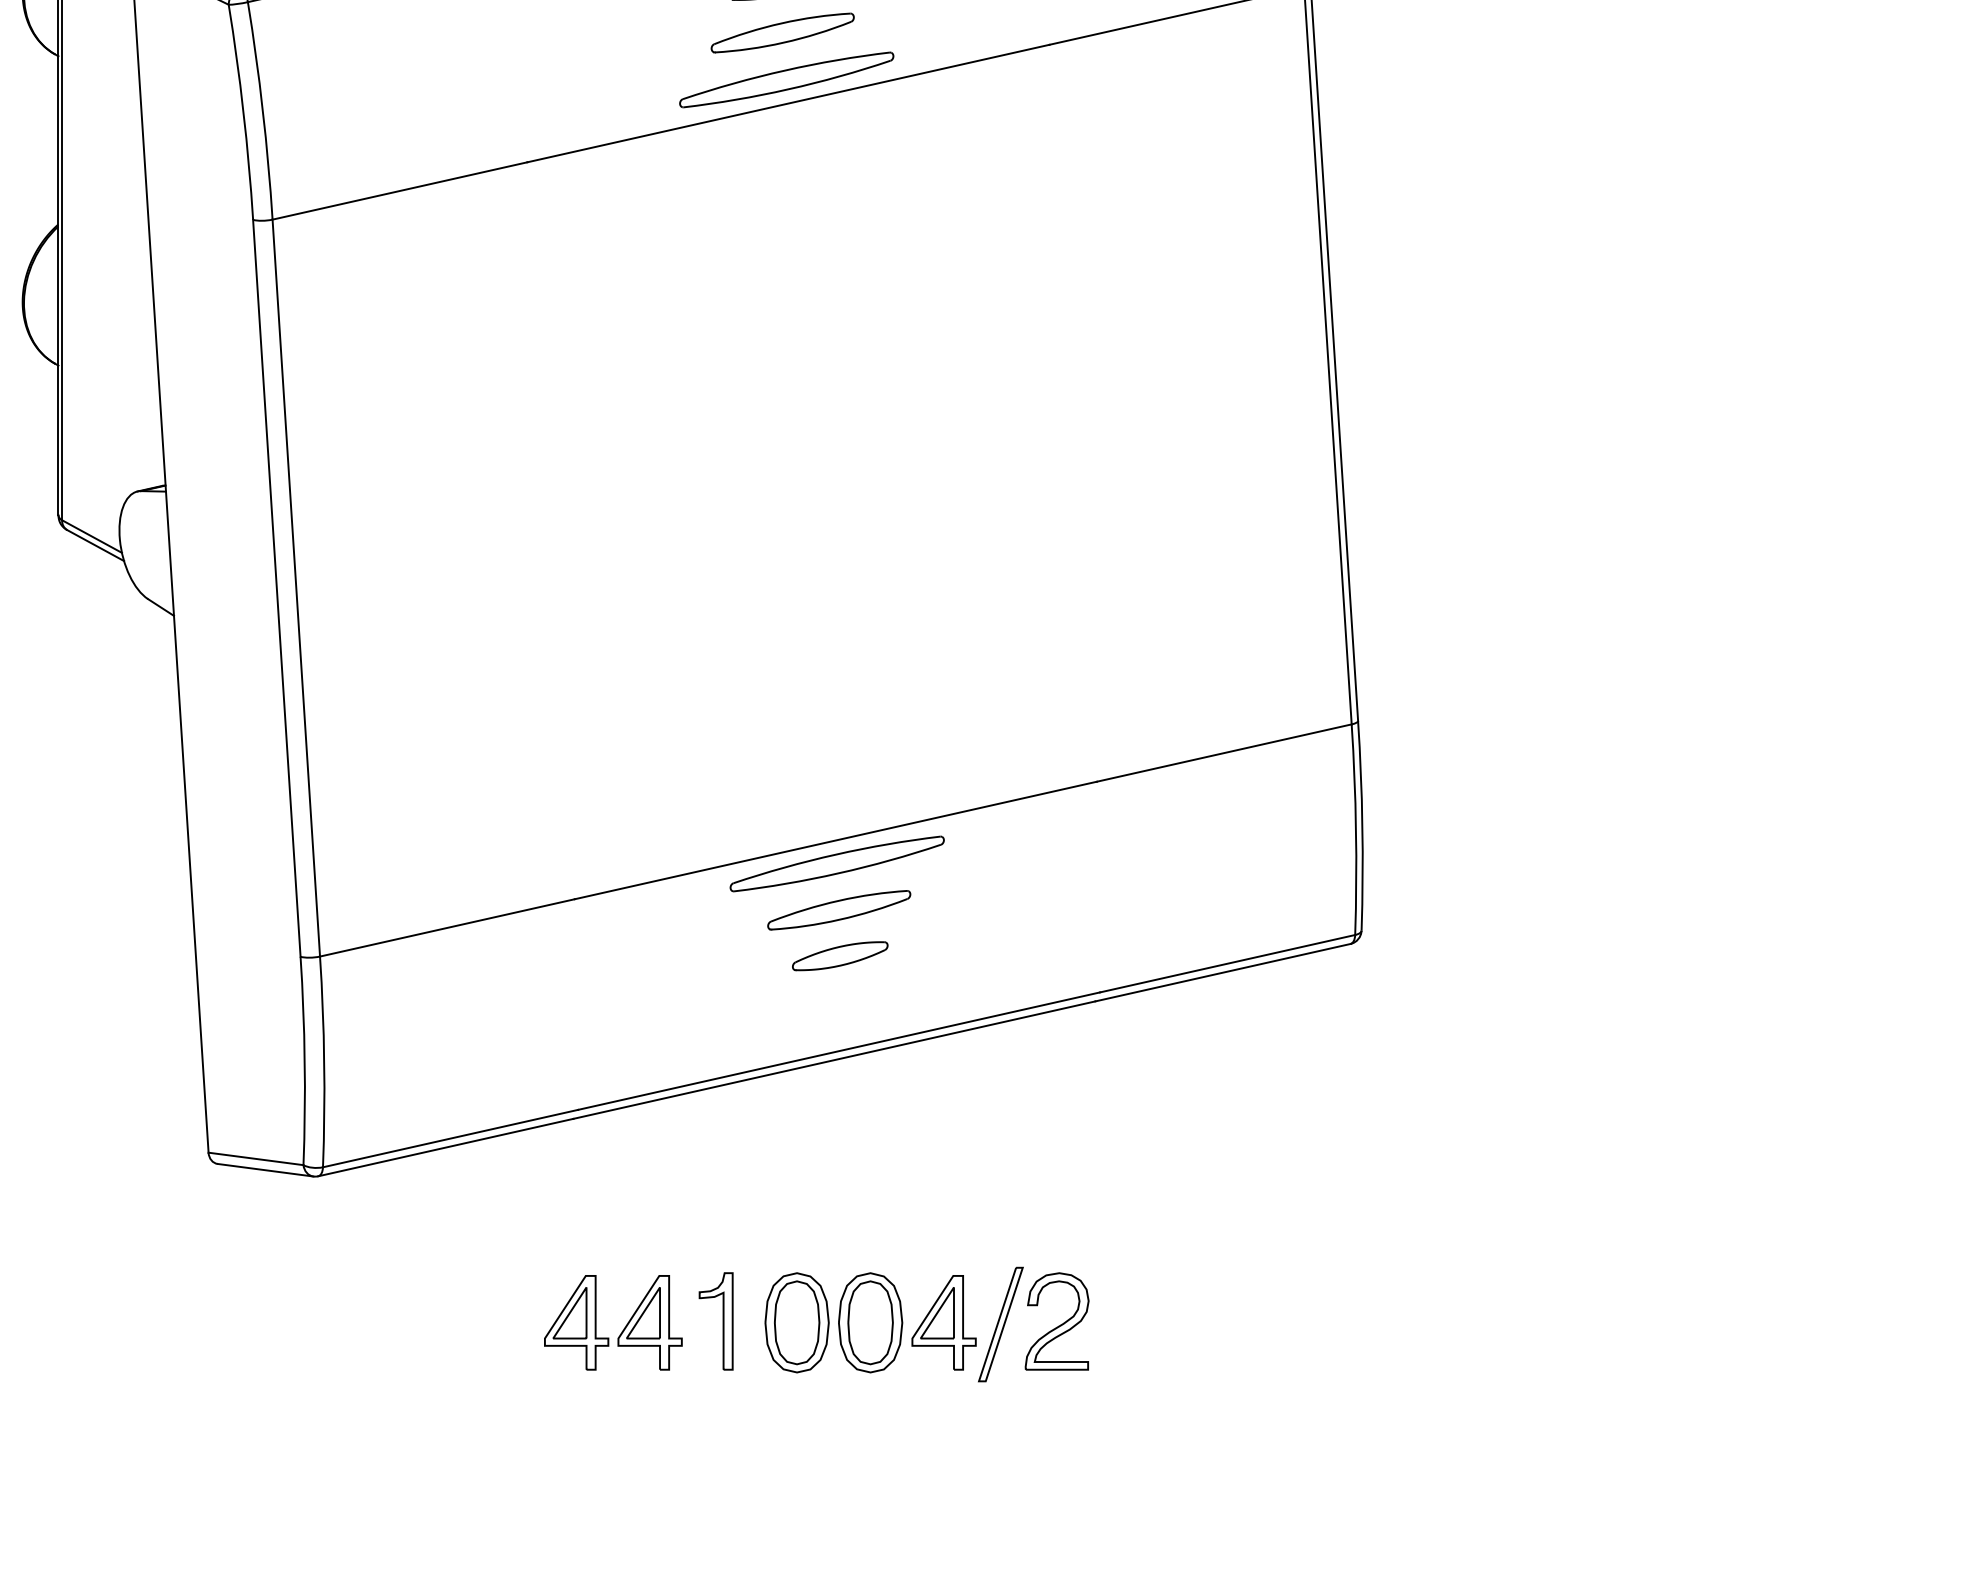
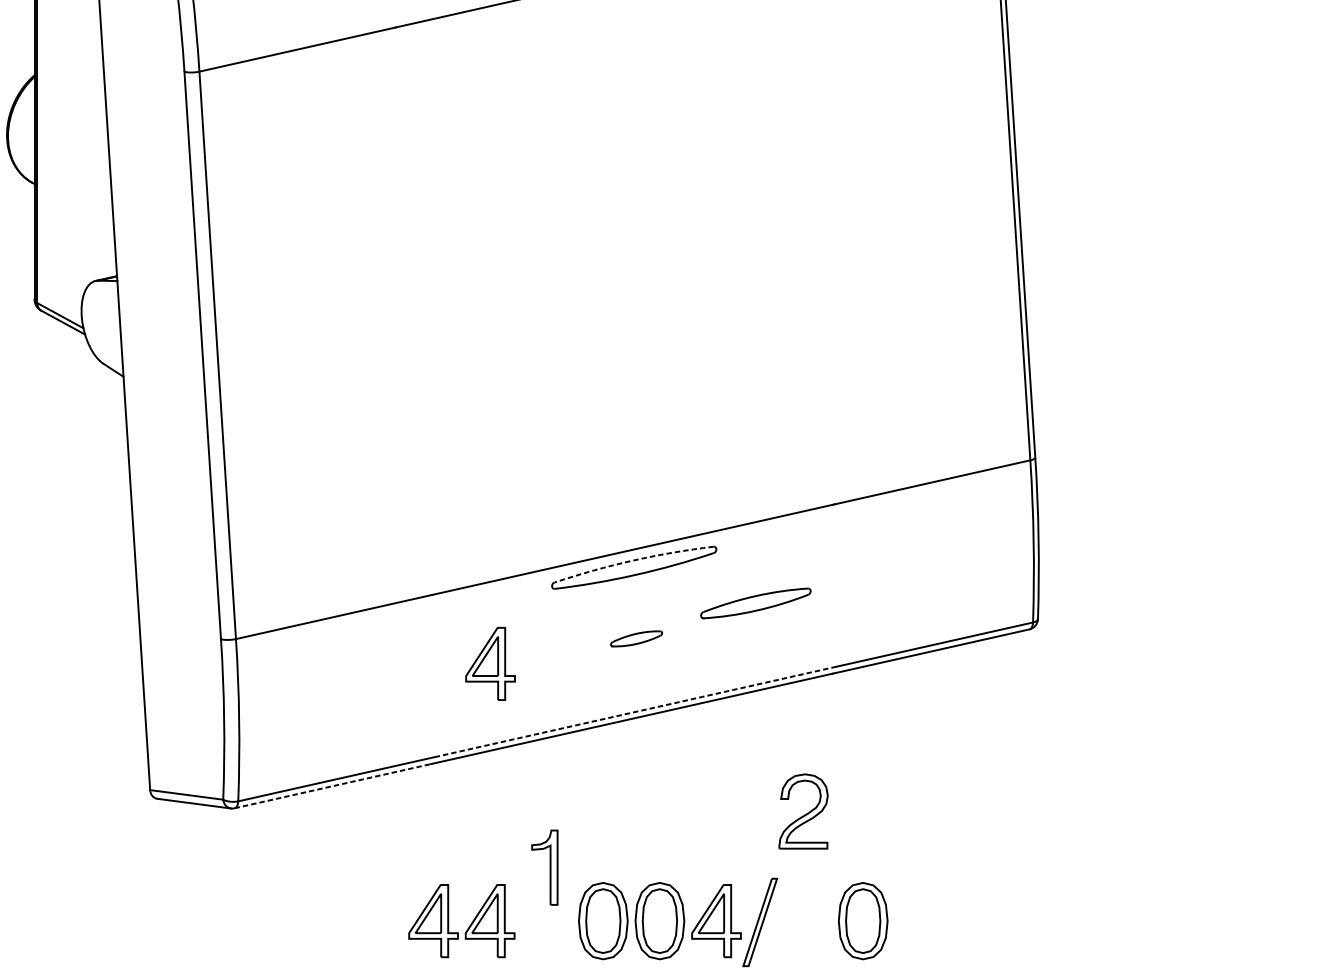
arc: (835, 854) -> (632, 560), solid -> dashed
part: (839, 910) -> (756, 603), moved
part: (840, 956) -> (636, 639), size x0.7
part: (650, 988) -> (490, 663), added
line: (839, 1051) -> (635, 712), solid -> dashed
line: (445, 1147) -> (332, 786), solid -> dashed
part: (722, 1321) -> (549, 867), moved
part: (1056, 1321) -> (803, 811), moved
part: (1134, 1322) -> (863, 920), added

